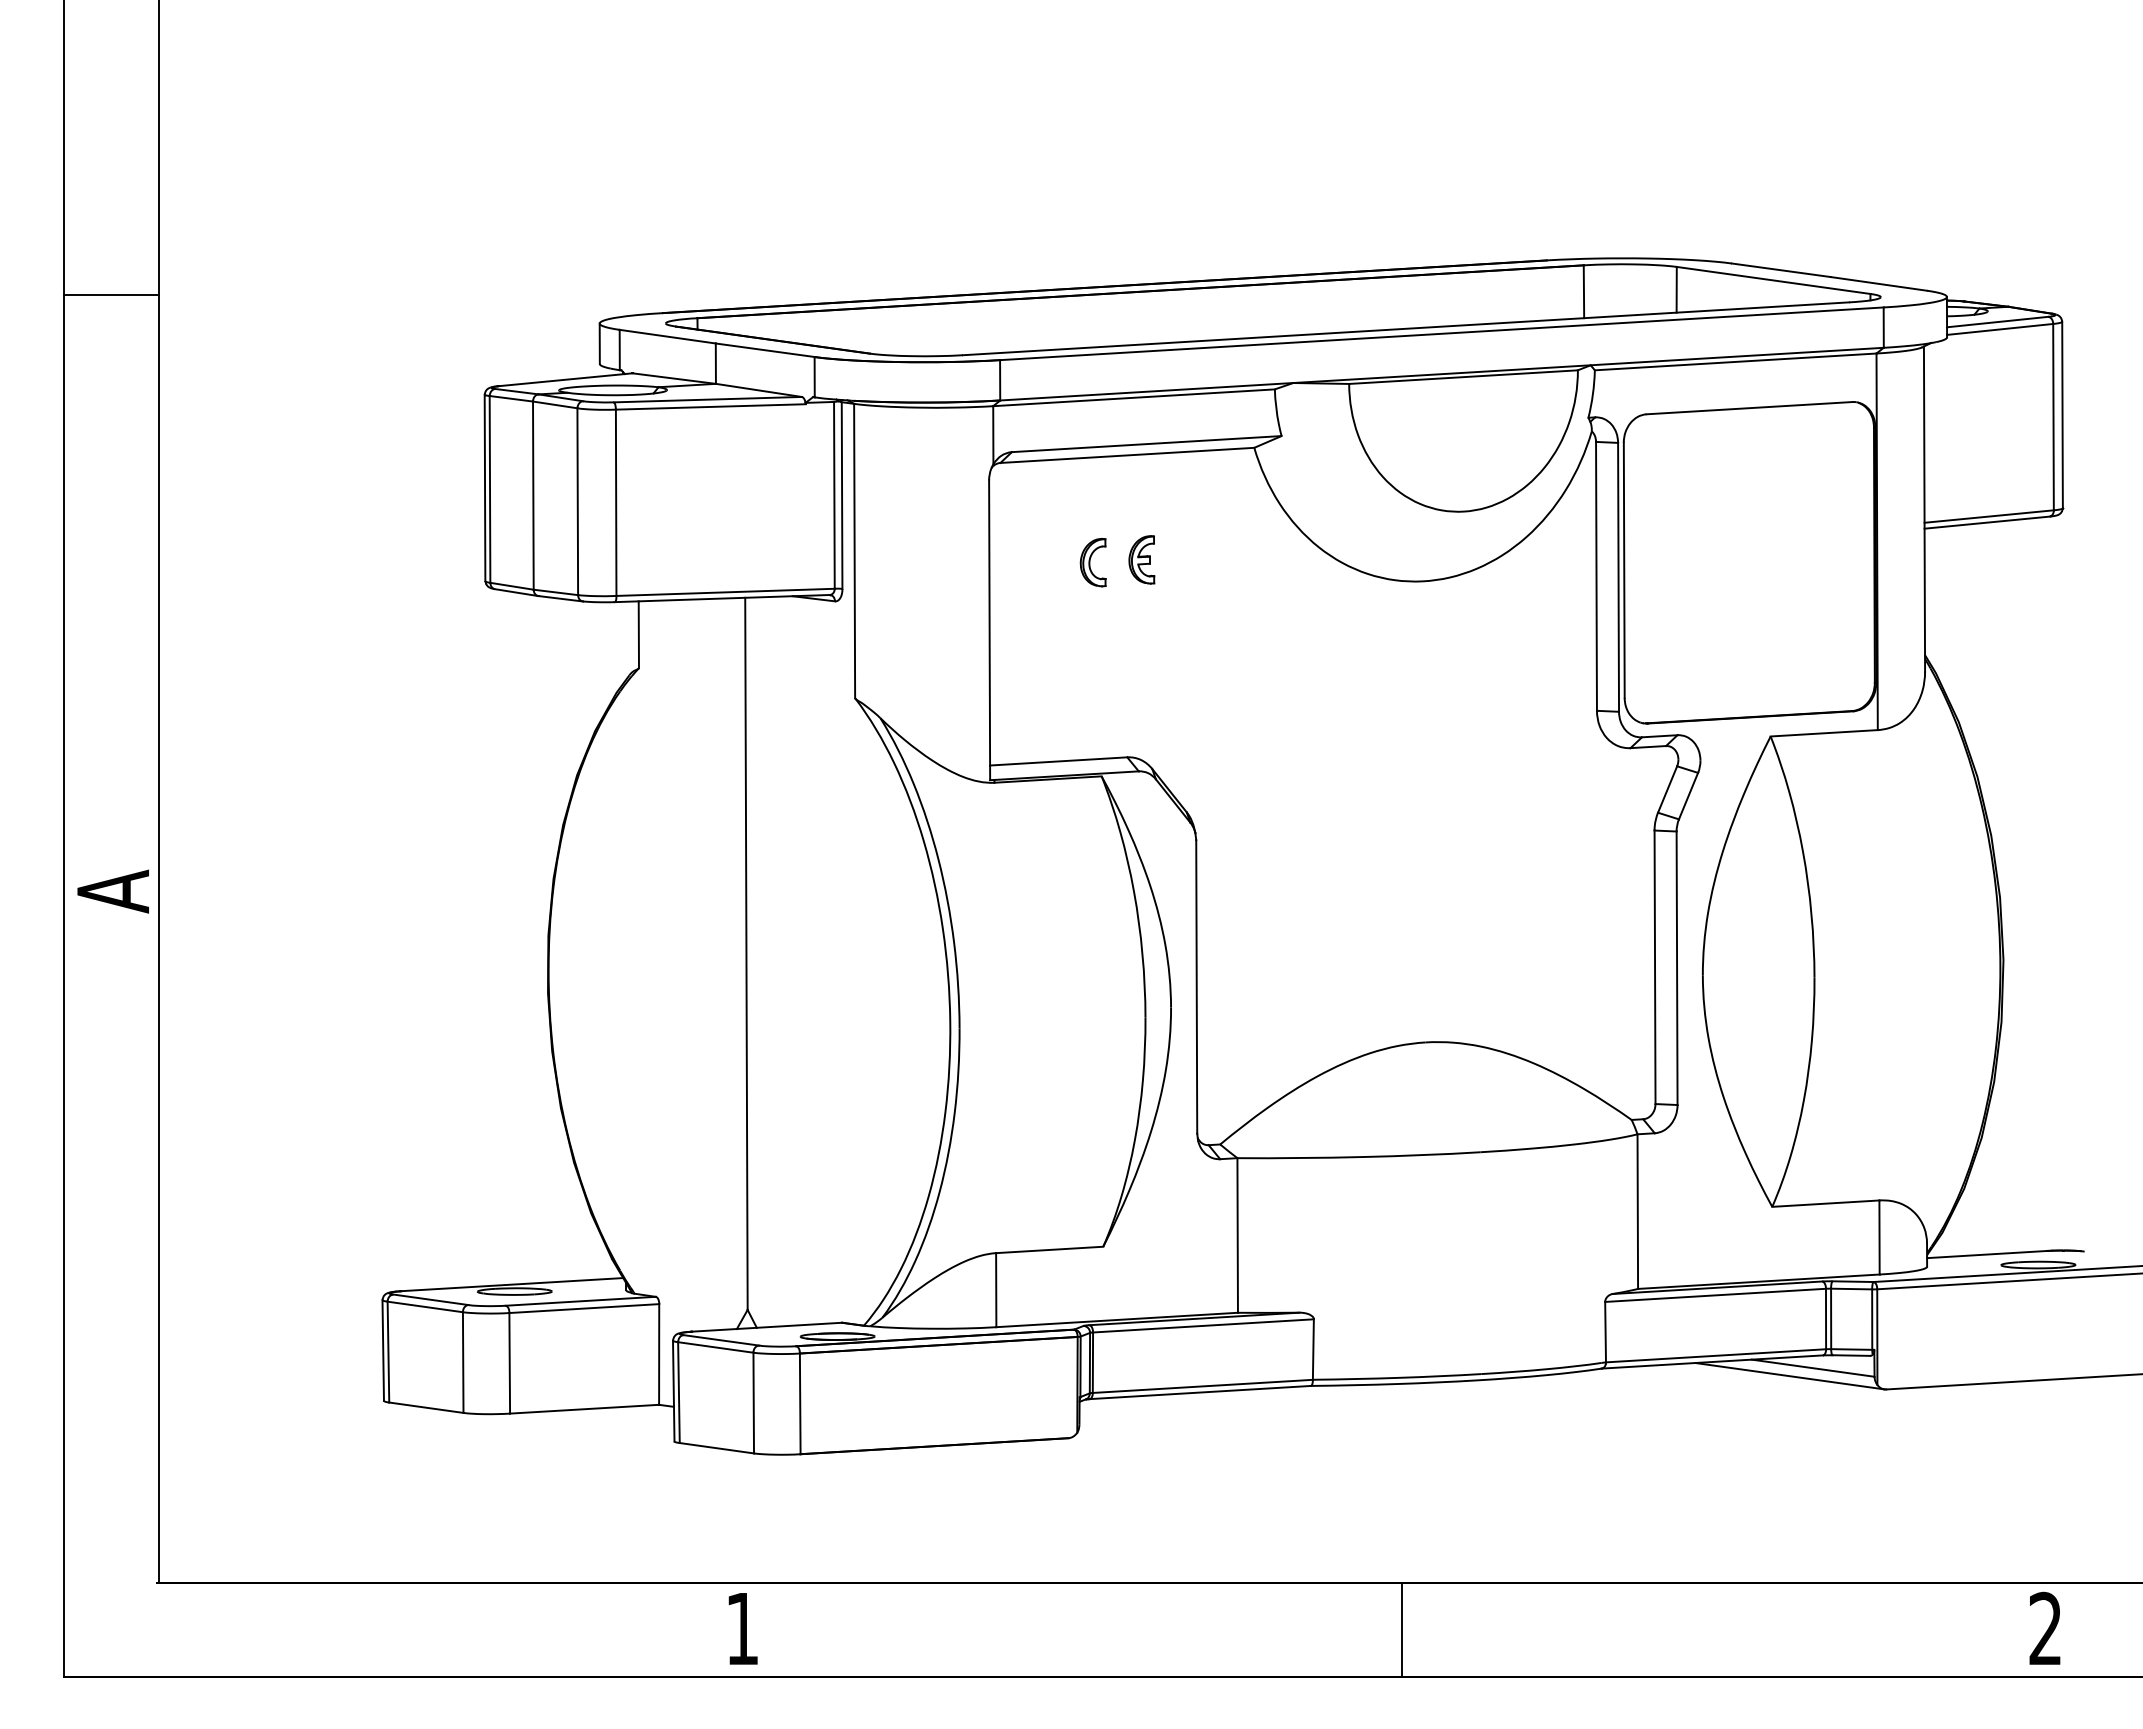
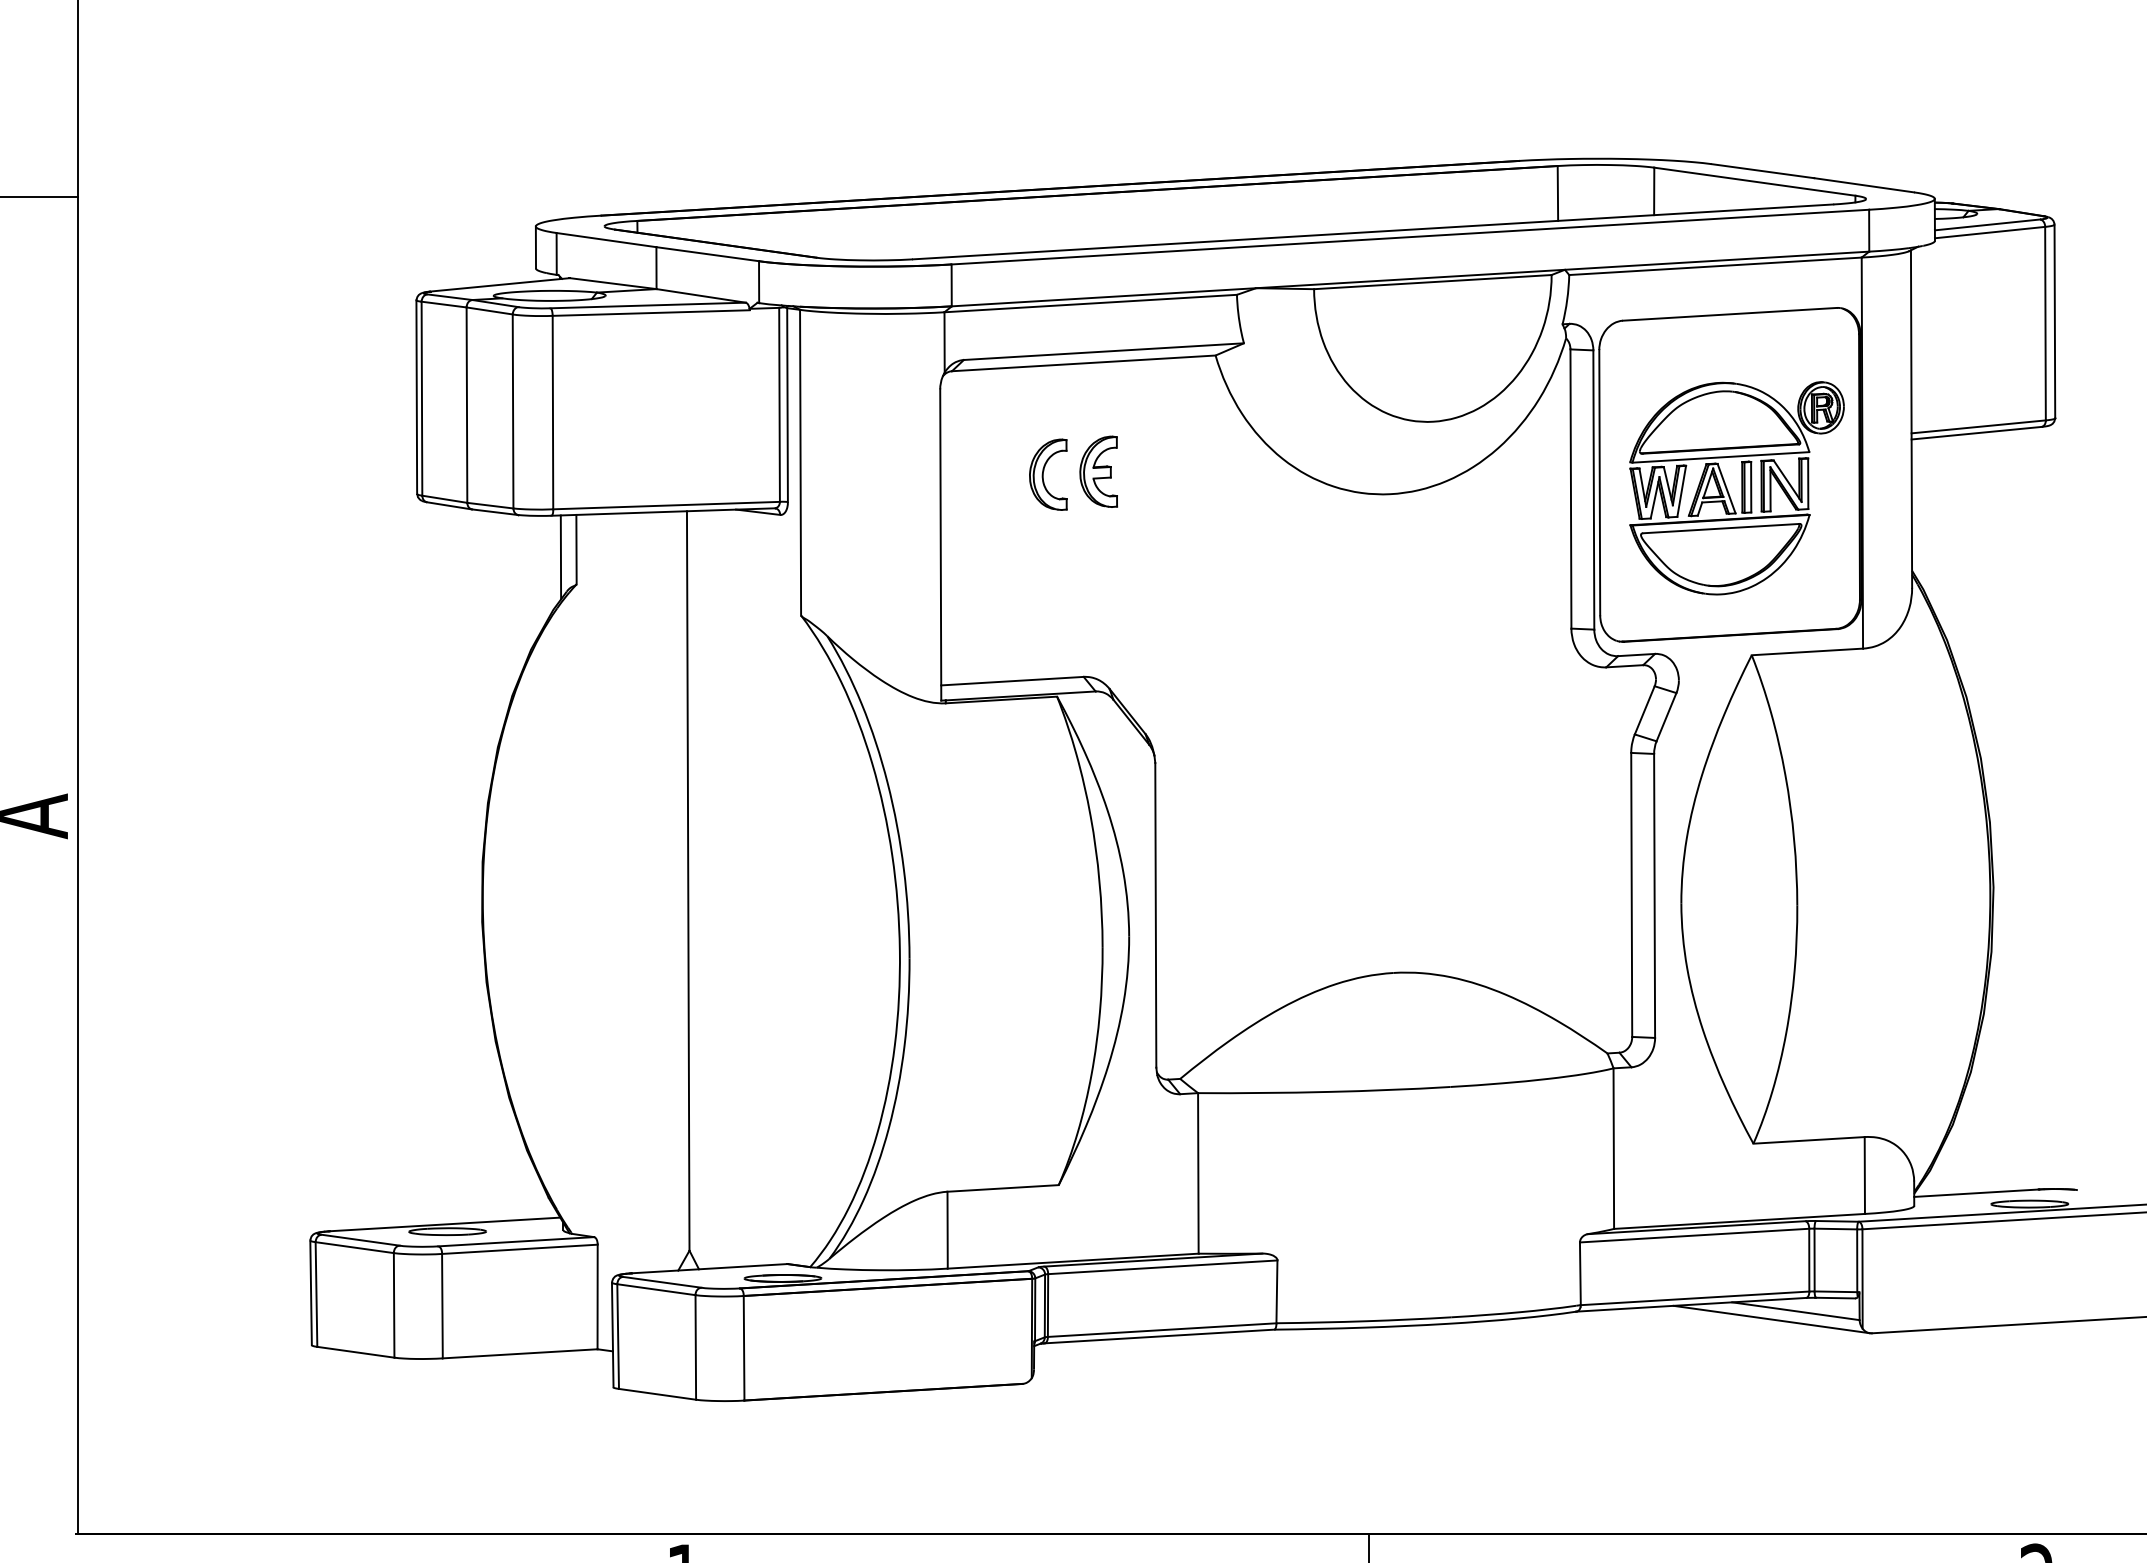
part: (1141, 559) -> (1098, 471), size x1.43
part: (1092, 562) -> (1047, 474), size x1.43
part: (1756, 575) -> (1737, 488), added
line: (623, 641) -> (560, 556), added

